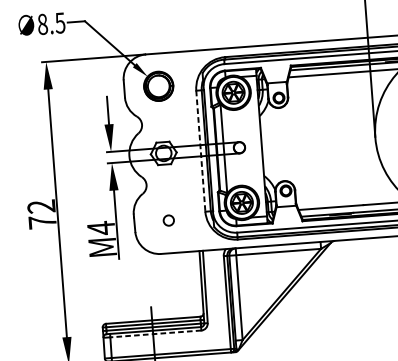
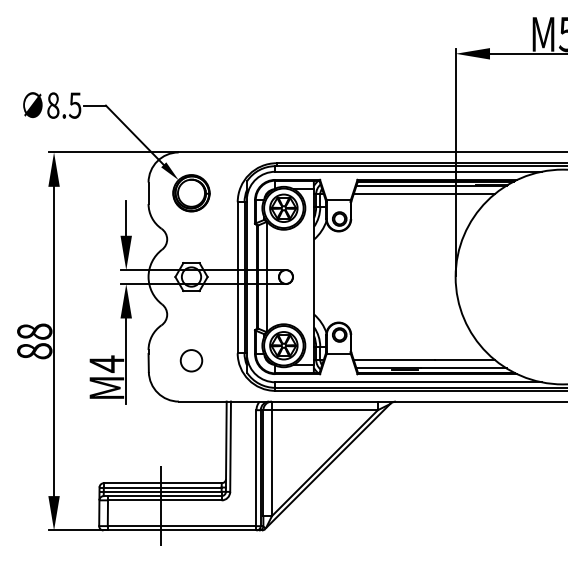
line: (200, 151) -> (237, 277), dashed -> solid
text: (41, 214) -> (34, 341), 72 -> 88
circle: (168, 220) -> (191, 360), size x1.67
line: (155, 334) -> (164, 500), dashed -> solid

